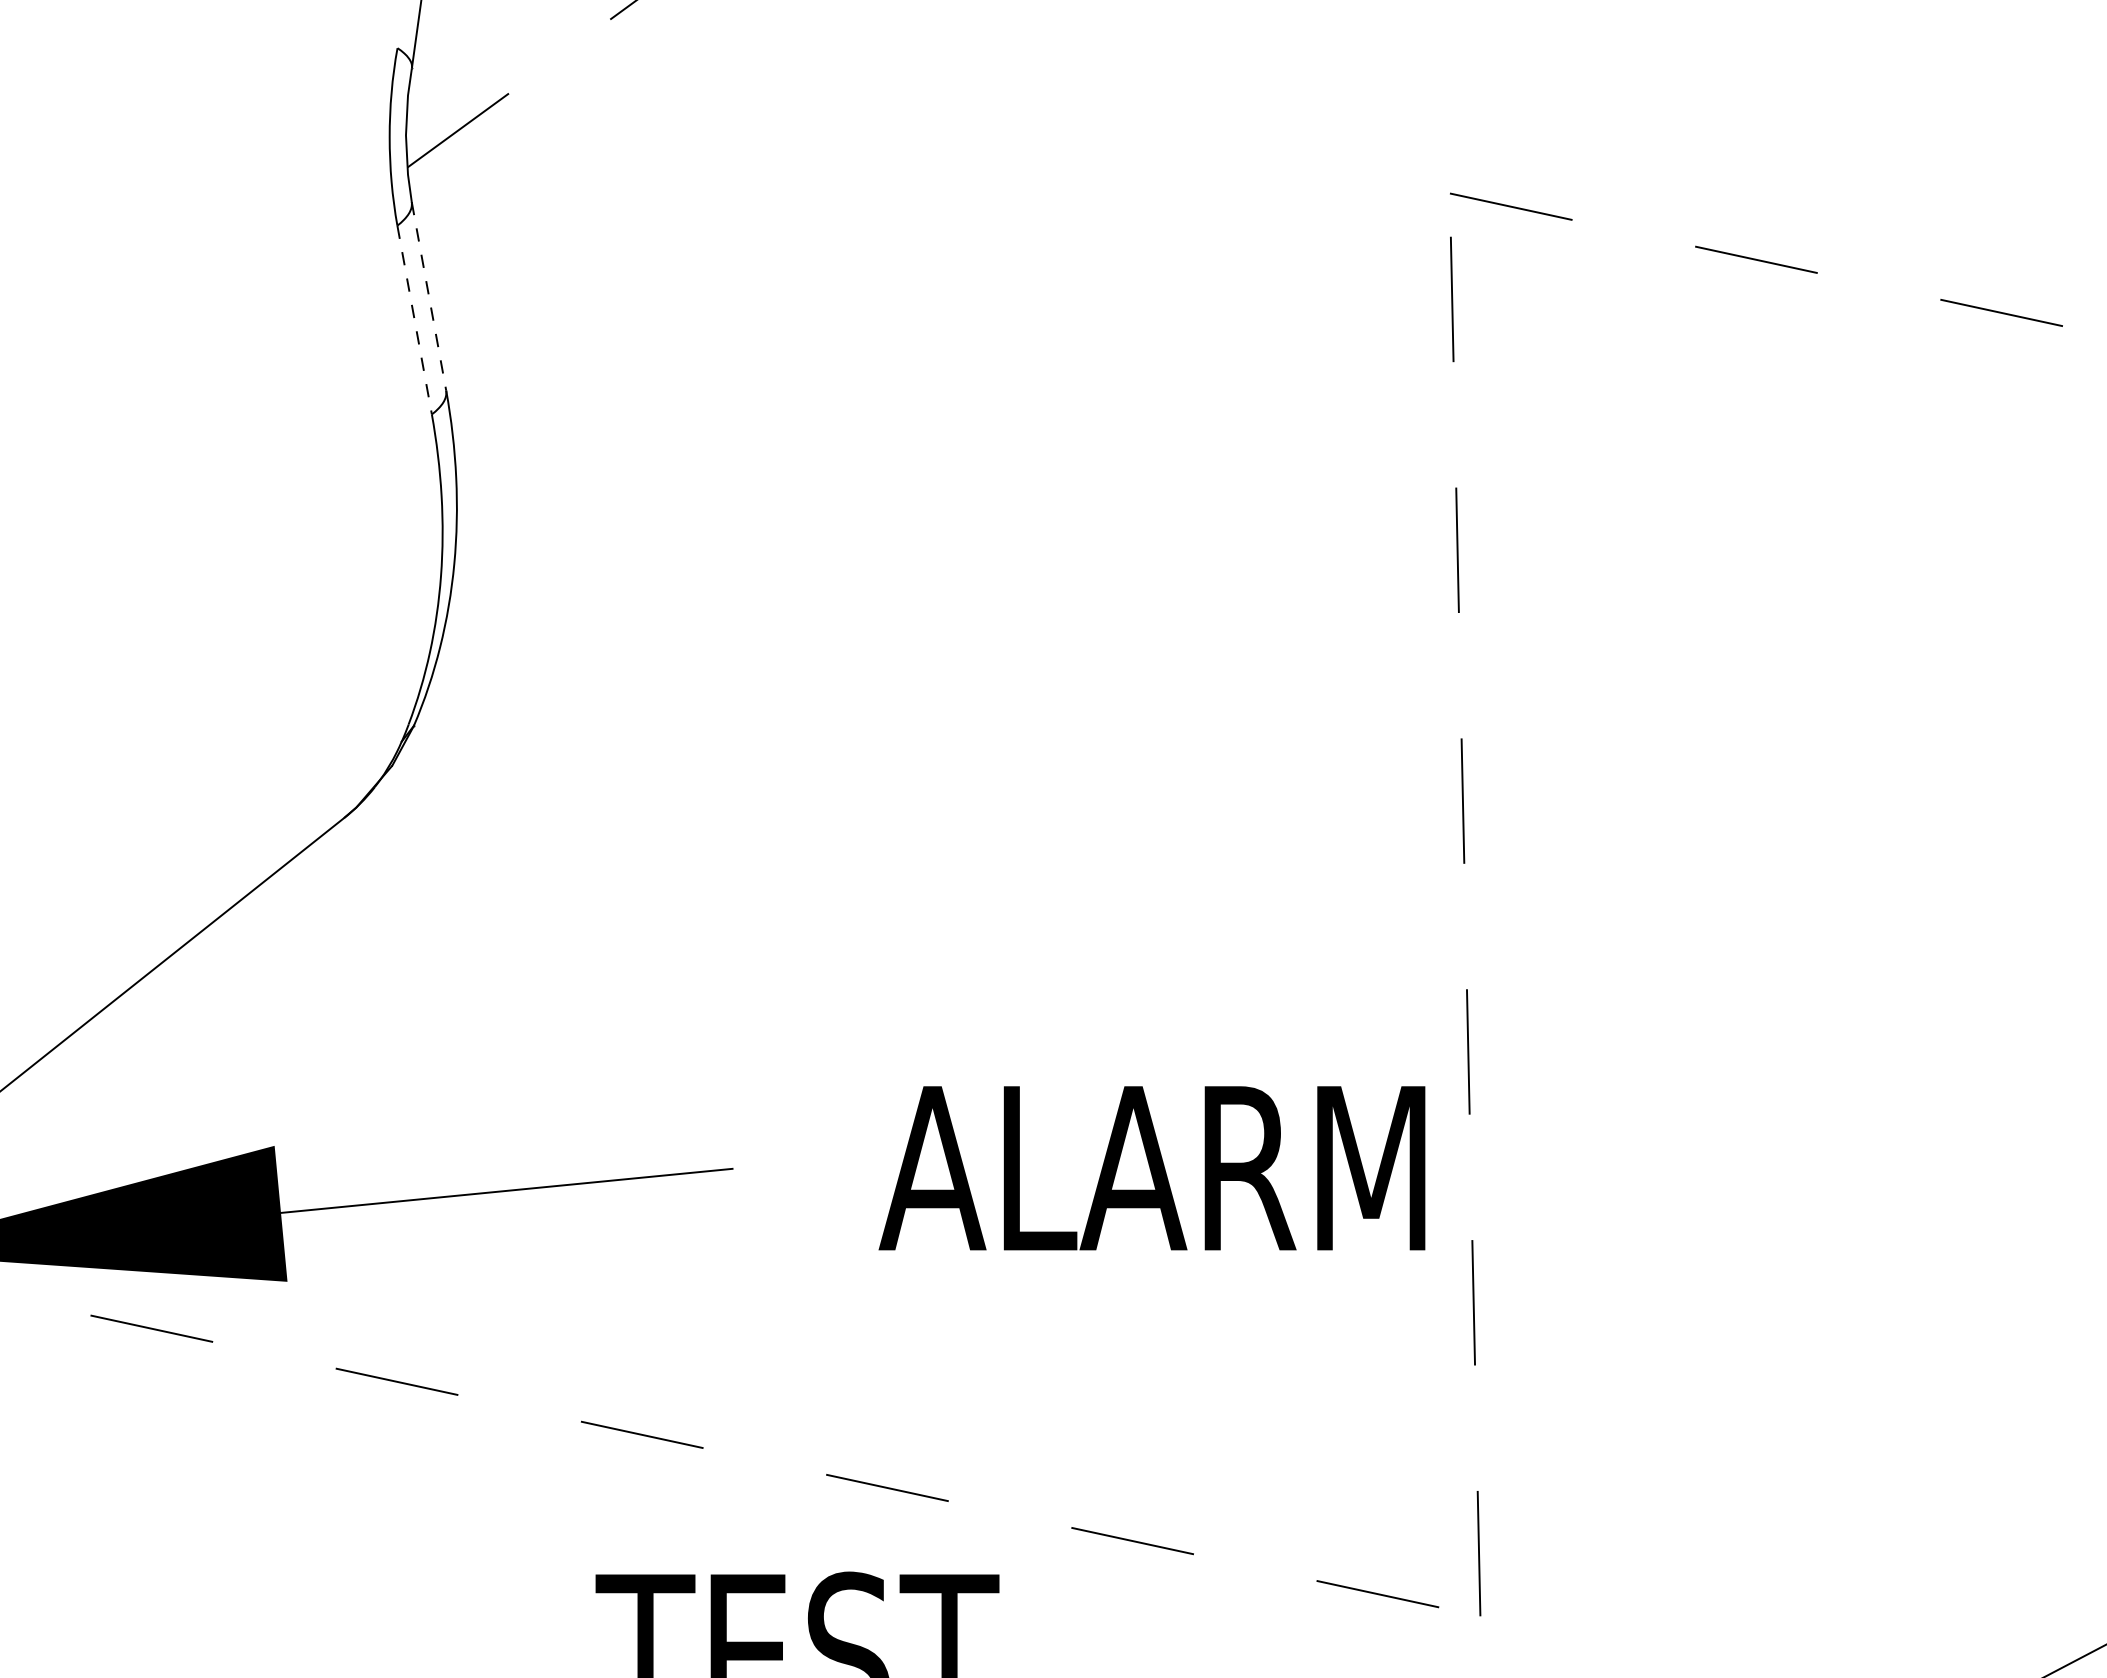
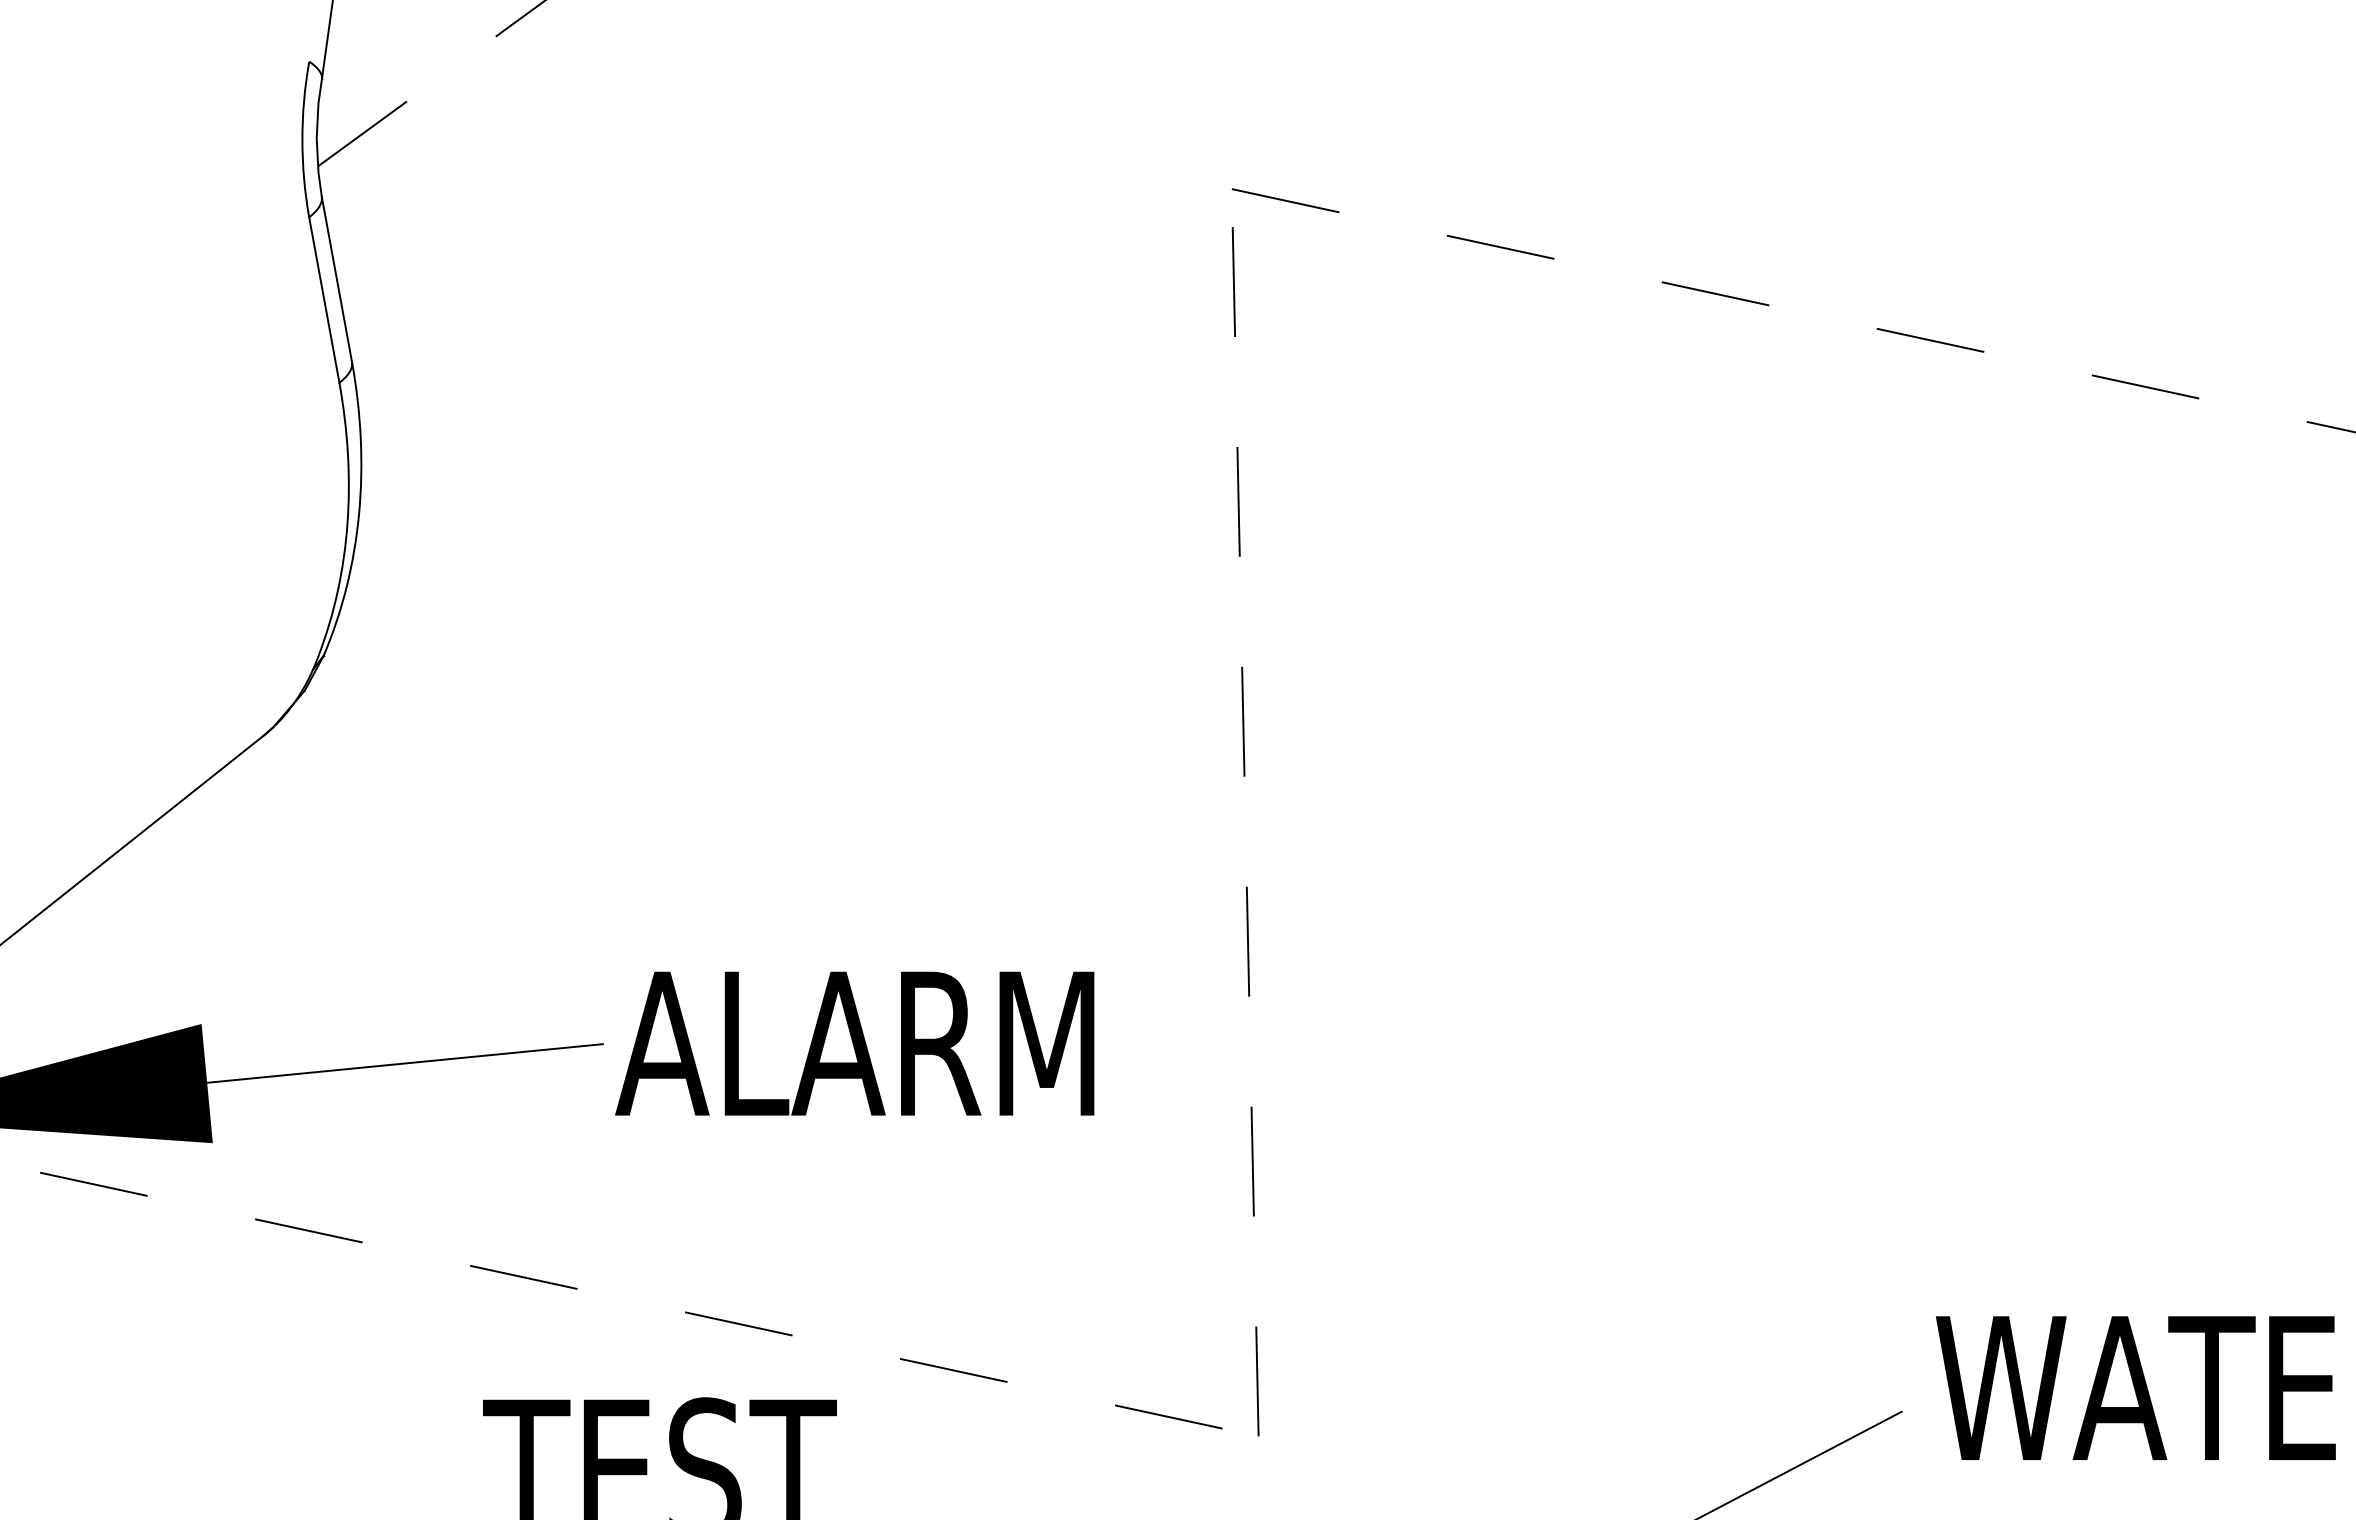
line: (428, 296) -> (336, 279), dashed -> solid
line: (414, 320) -> (324, 300), dashed -> solid
text: (1151, 1168) -> (854, 1043), moved

